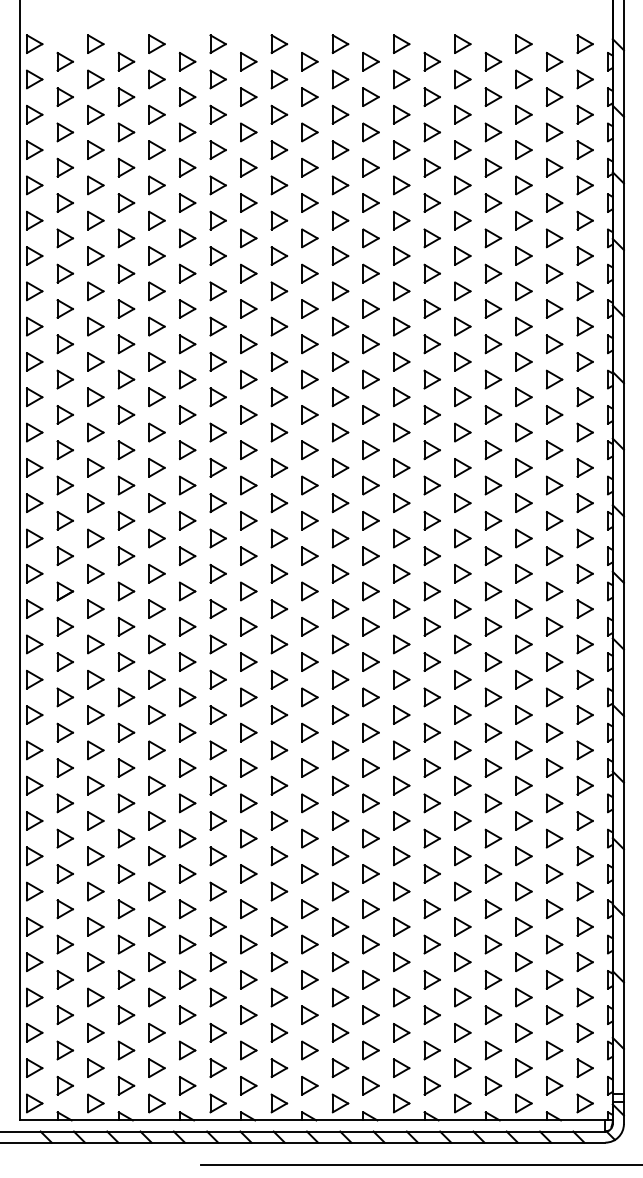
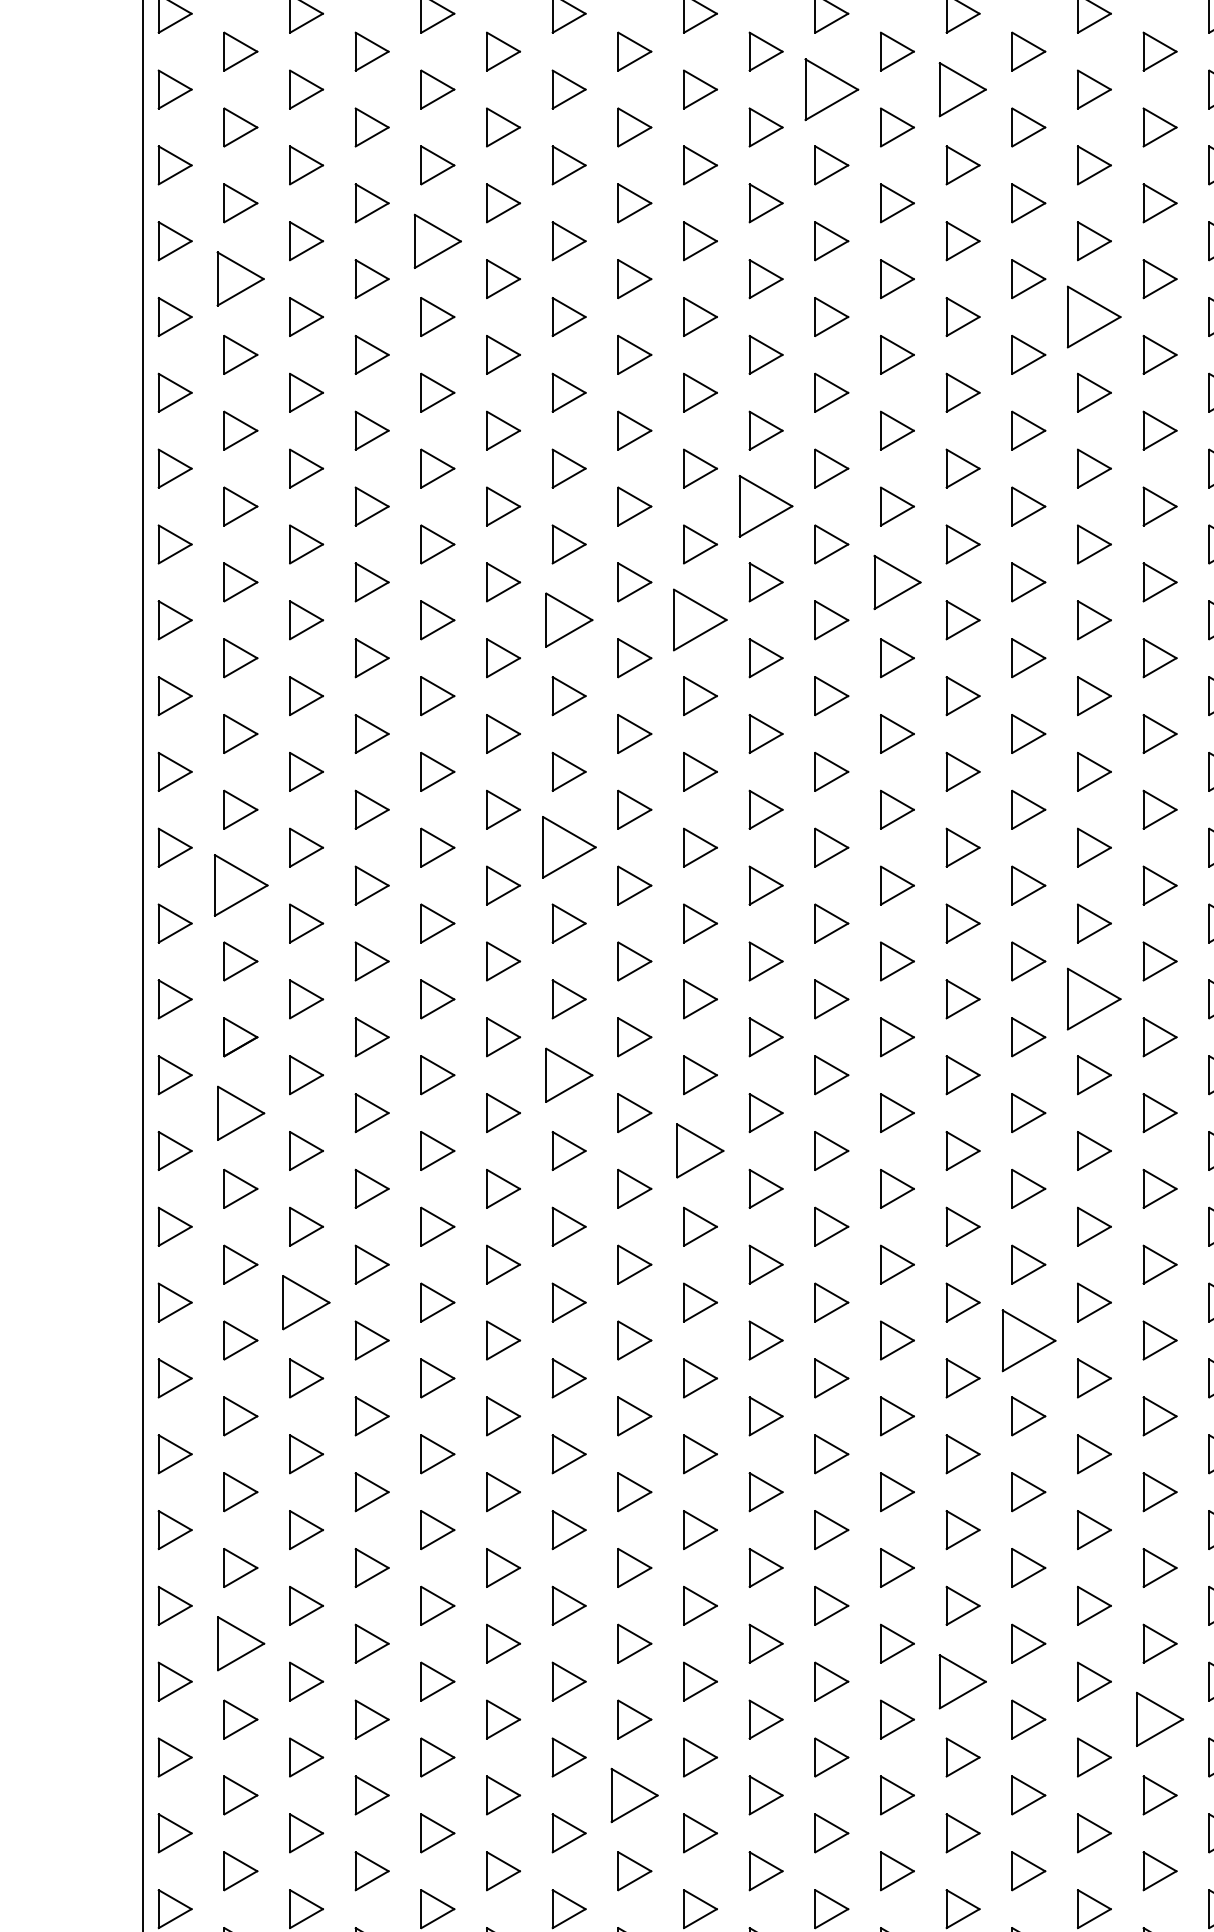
part: (340, 149) -> (831, 88), size x1.6
part: (401, 149) -> (962, 88), size x1.4
part: (156, 220) -> (436, 240), size x1.4
part: (65, 238) -> (241, 279), size x1.4
part: (462, 255) -> (1093, 315), size x1.6
part: (309, 344) -> (765, 506), size x1.6
part: (370, 379) -> (896, 582), size x1.4
part: (217, 397) -> (567, 620), size x1.4
part: (279, 397) -> (700, 620), size x1.6
part: (217, 503) -> (567, 848), size x1.6
part: (64, 520) -> (239, 884), size x1.6
part: (462, 573) -> (1093, 998), size x1.6
part: (217, 608) -> (567, 1073), size x1.4
part: (64, 626) -> (239, 1112), size x1.4
part: (279, 644) -> (700, 1151), size x1.4
part: (95, 714) -> (305, 1301), size x1.4
part: (431, 732) -> (1027, 1340), size x1.6
part: (64, 873) -> (239, 1642), size x1.4
part: (401, 891) -> (962, 1681), size x1.4
part: (493, 909) -> (1160, 1720), size x1.4
part: (248, 944) -> (634, 1795), size x1.4

